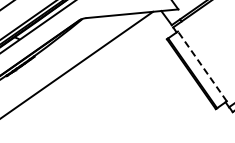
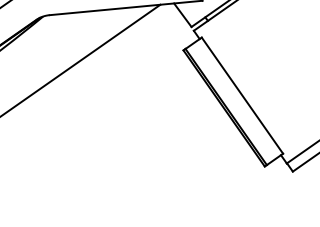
line: (202, 66) -> (242, 95), dashed -> solid

